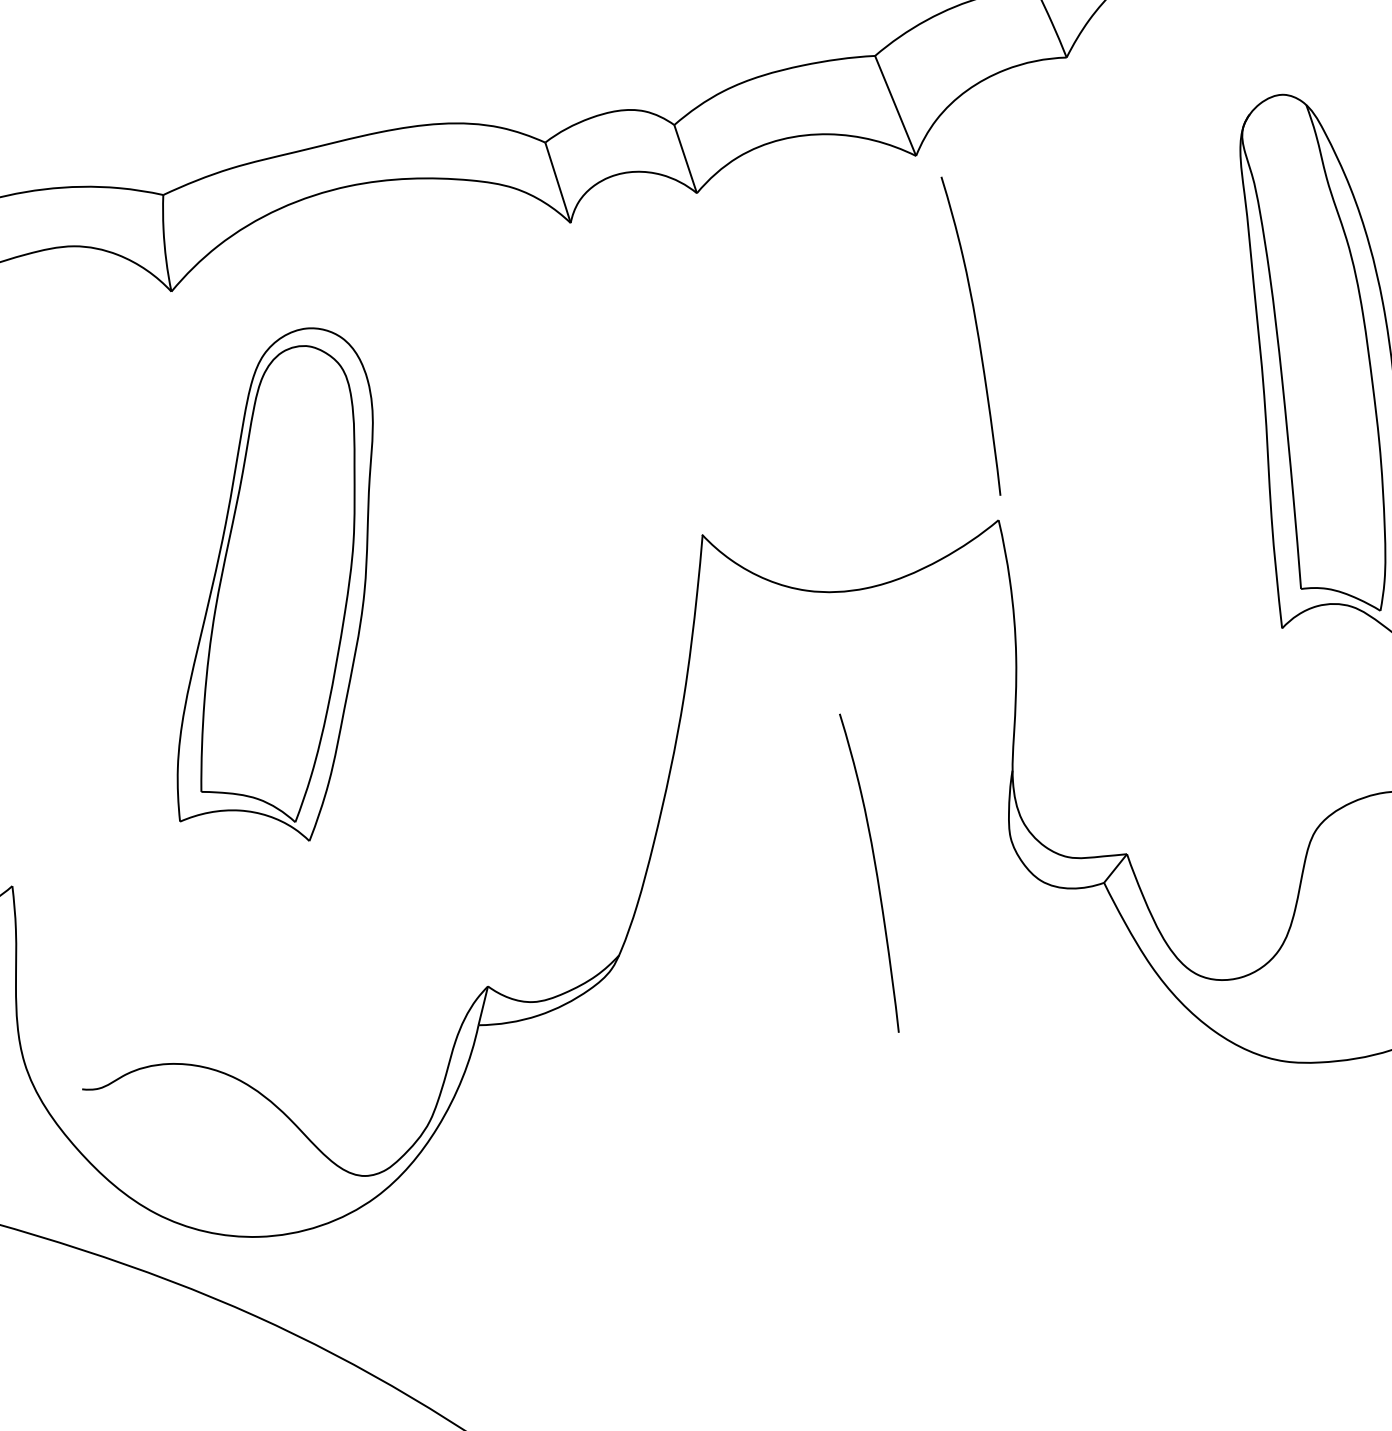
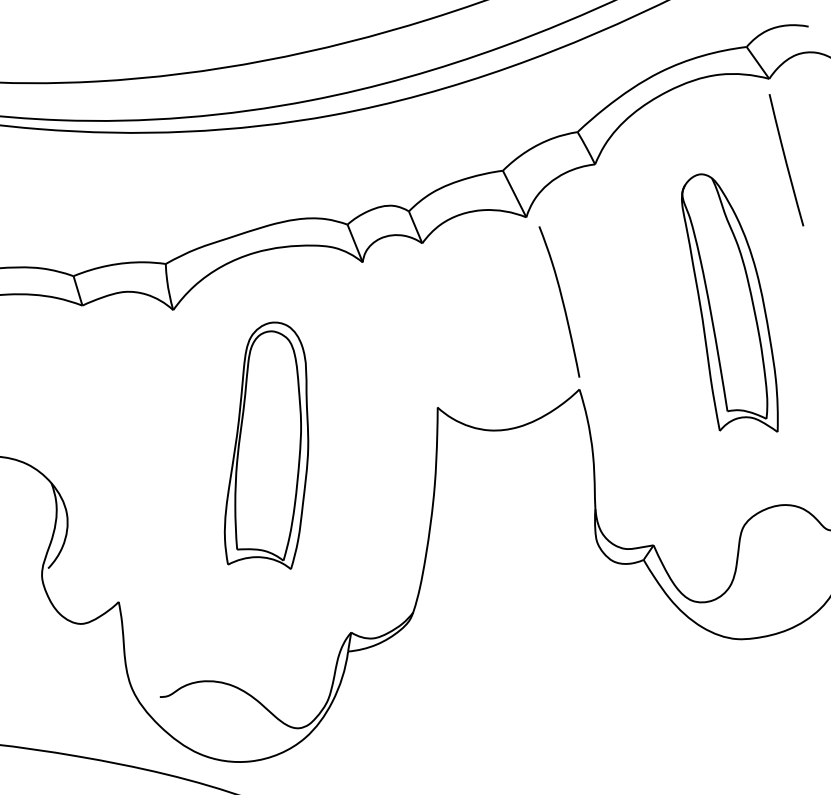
part: (278, 581) -> (266, 445), moved
curve: (873, 870) -> (532, 562), removed

